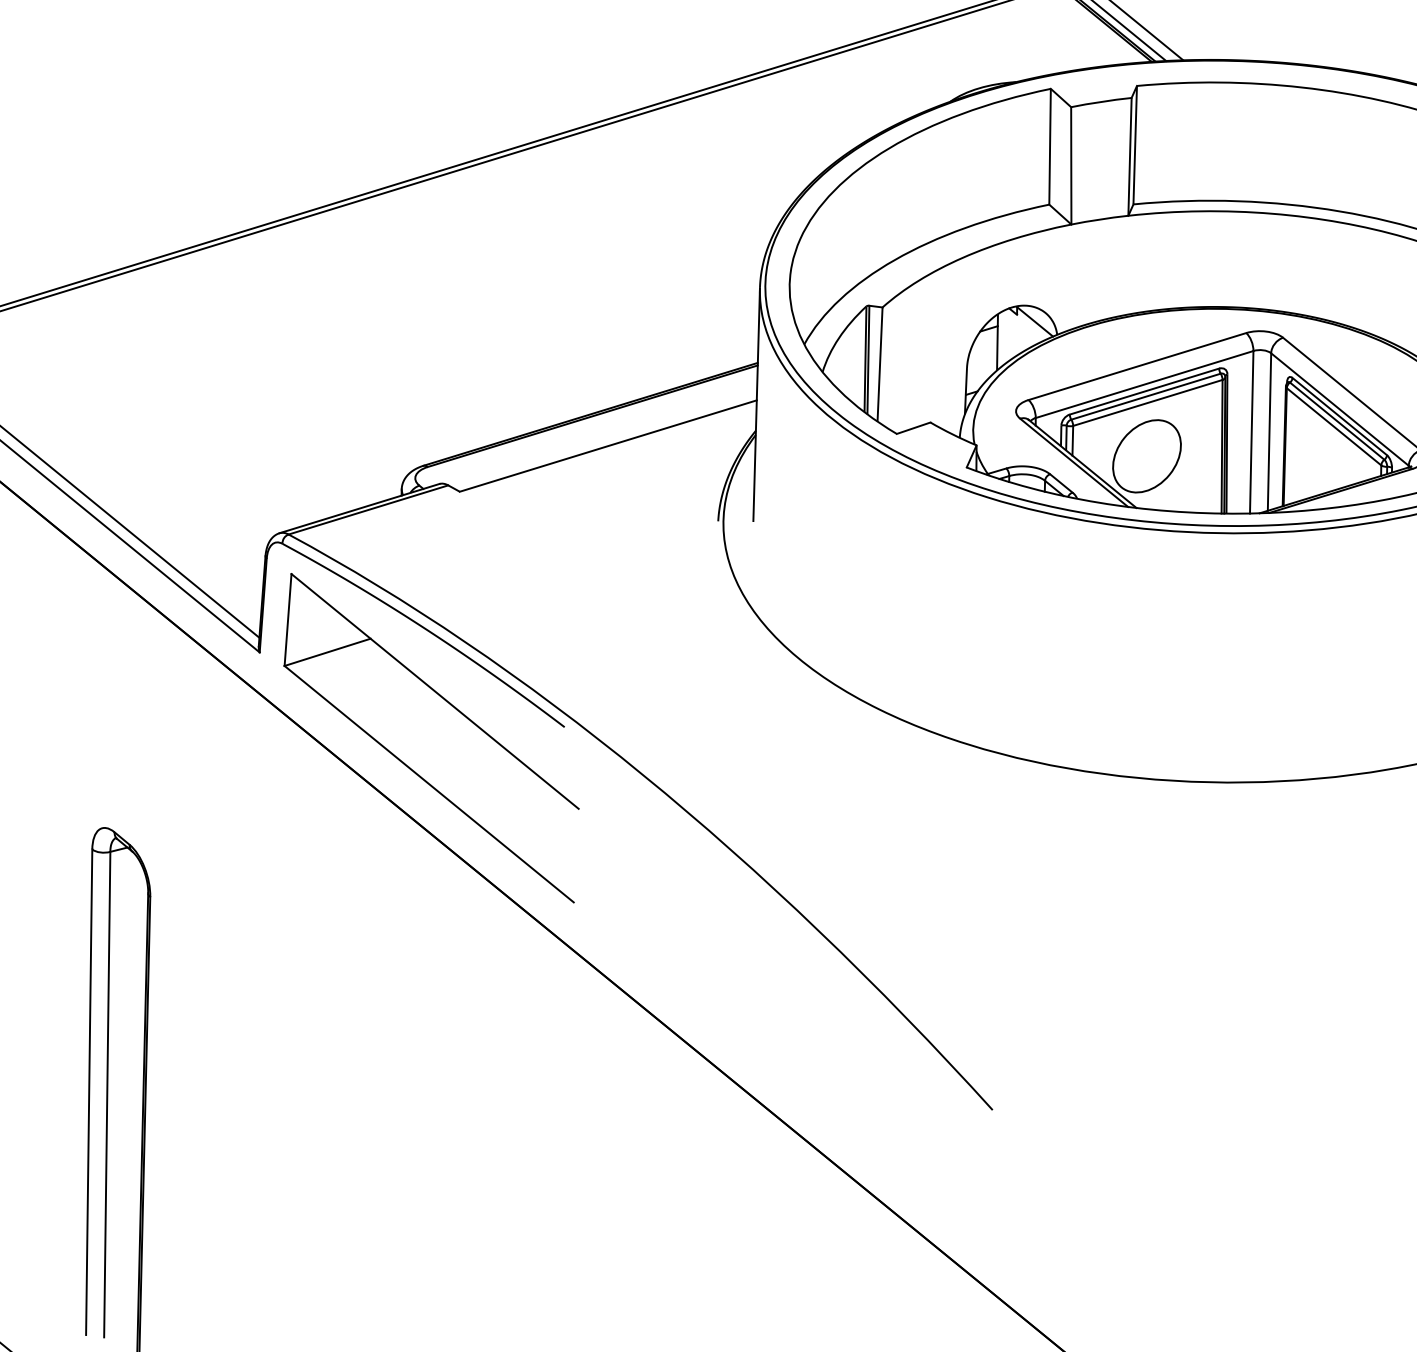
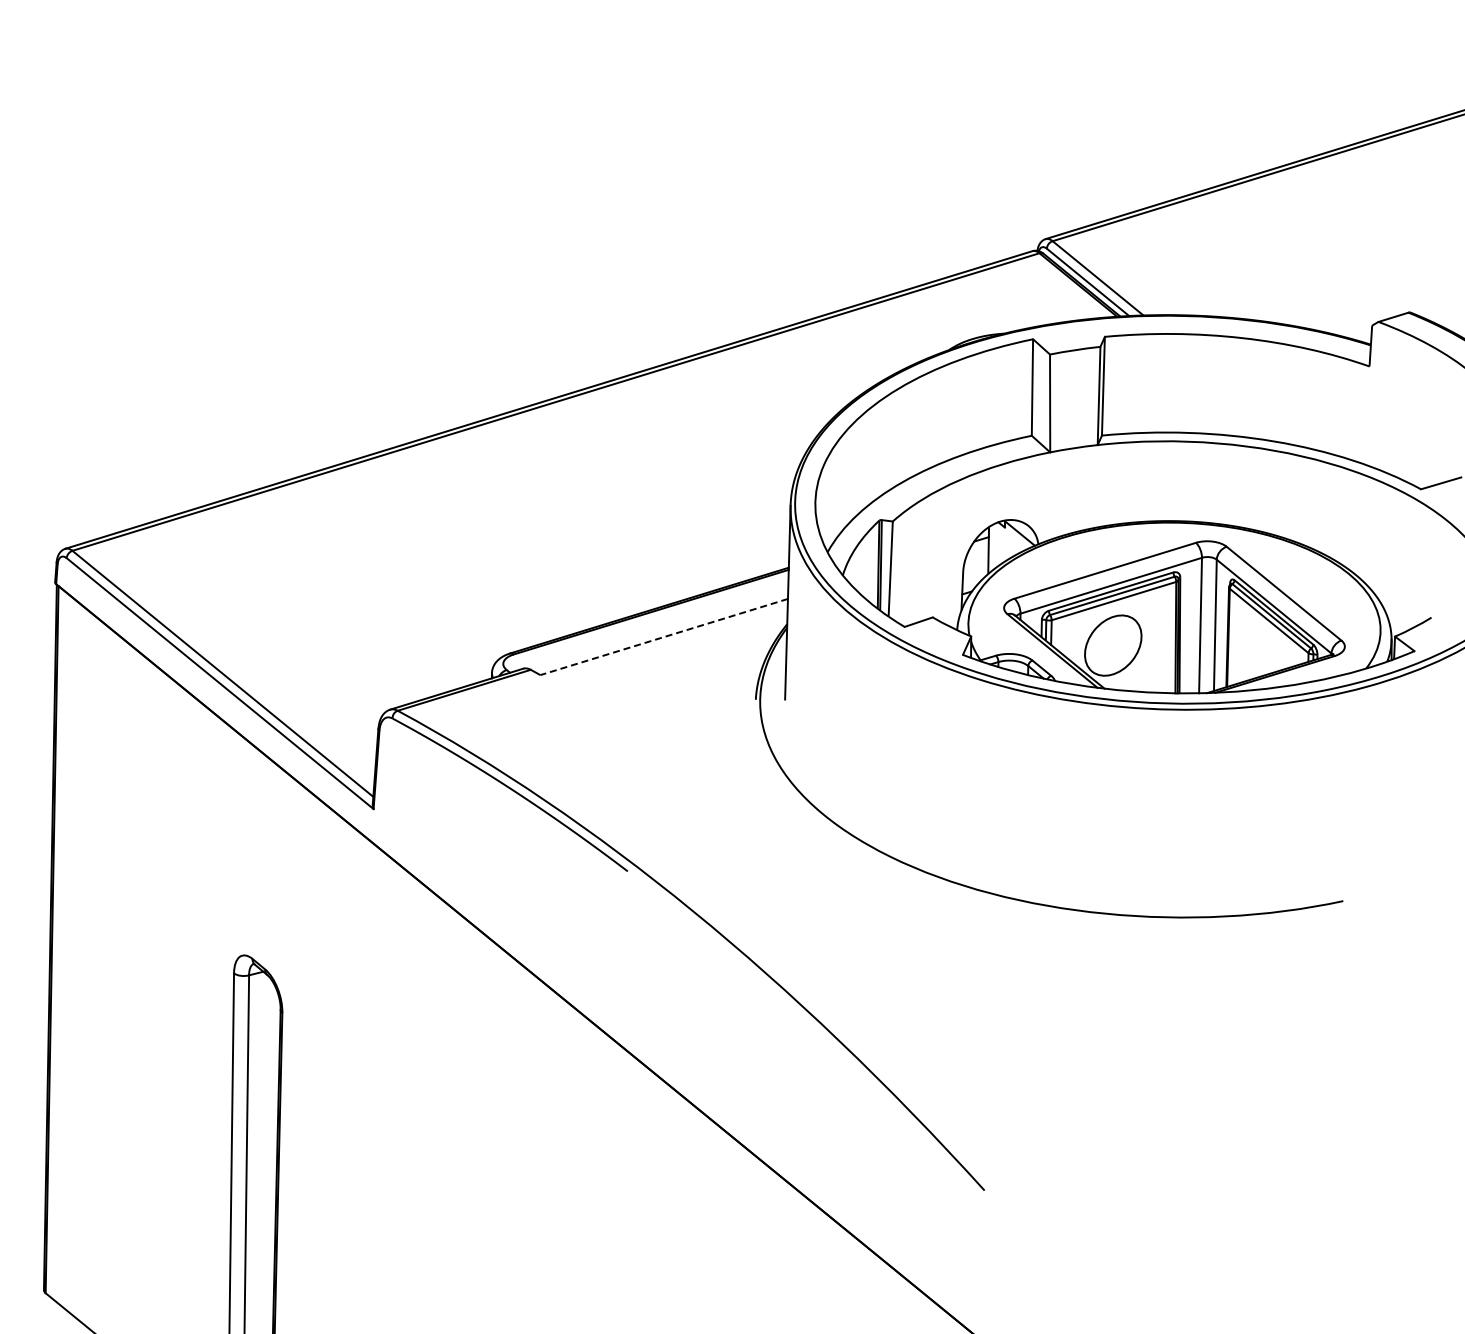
line: (608, 446) -> (664, 637), solid -> dashed
part: (411, 768) -> (500, 905), removed

